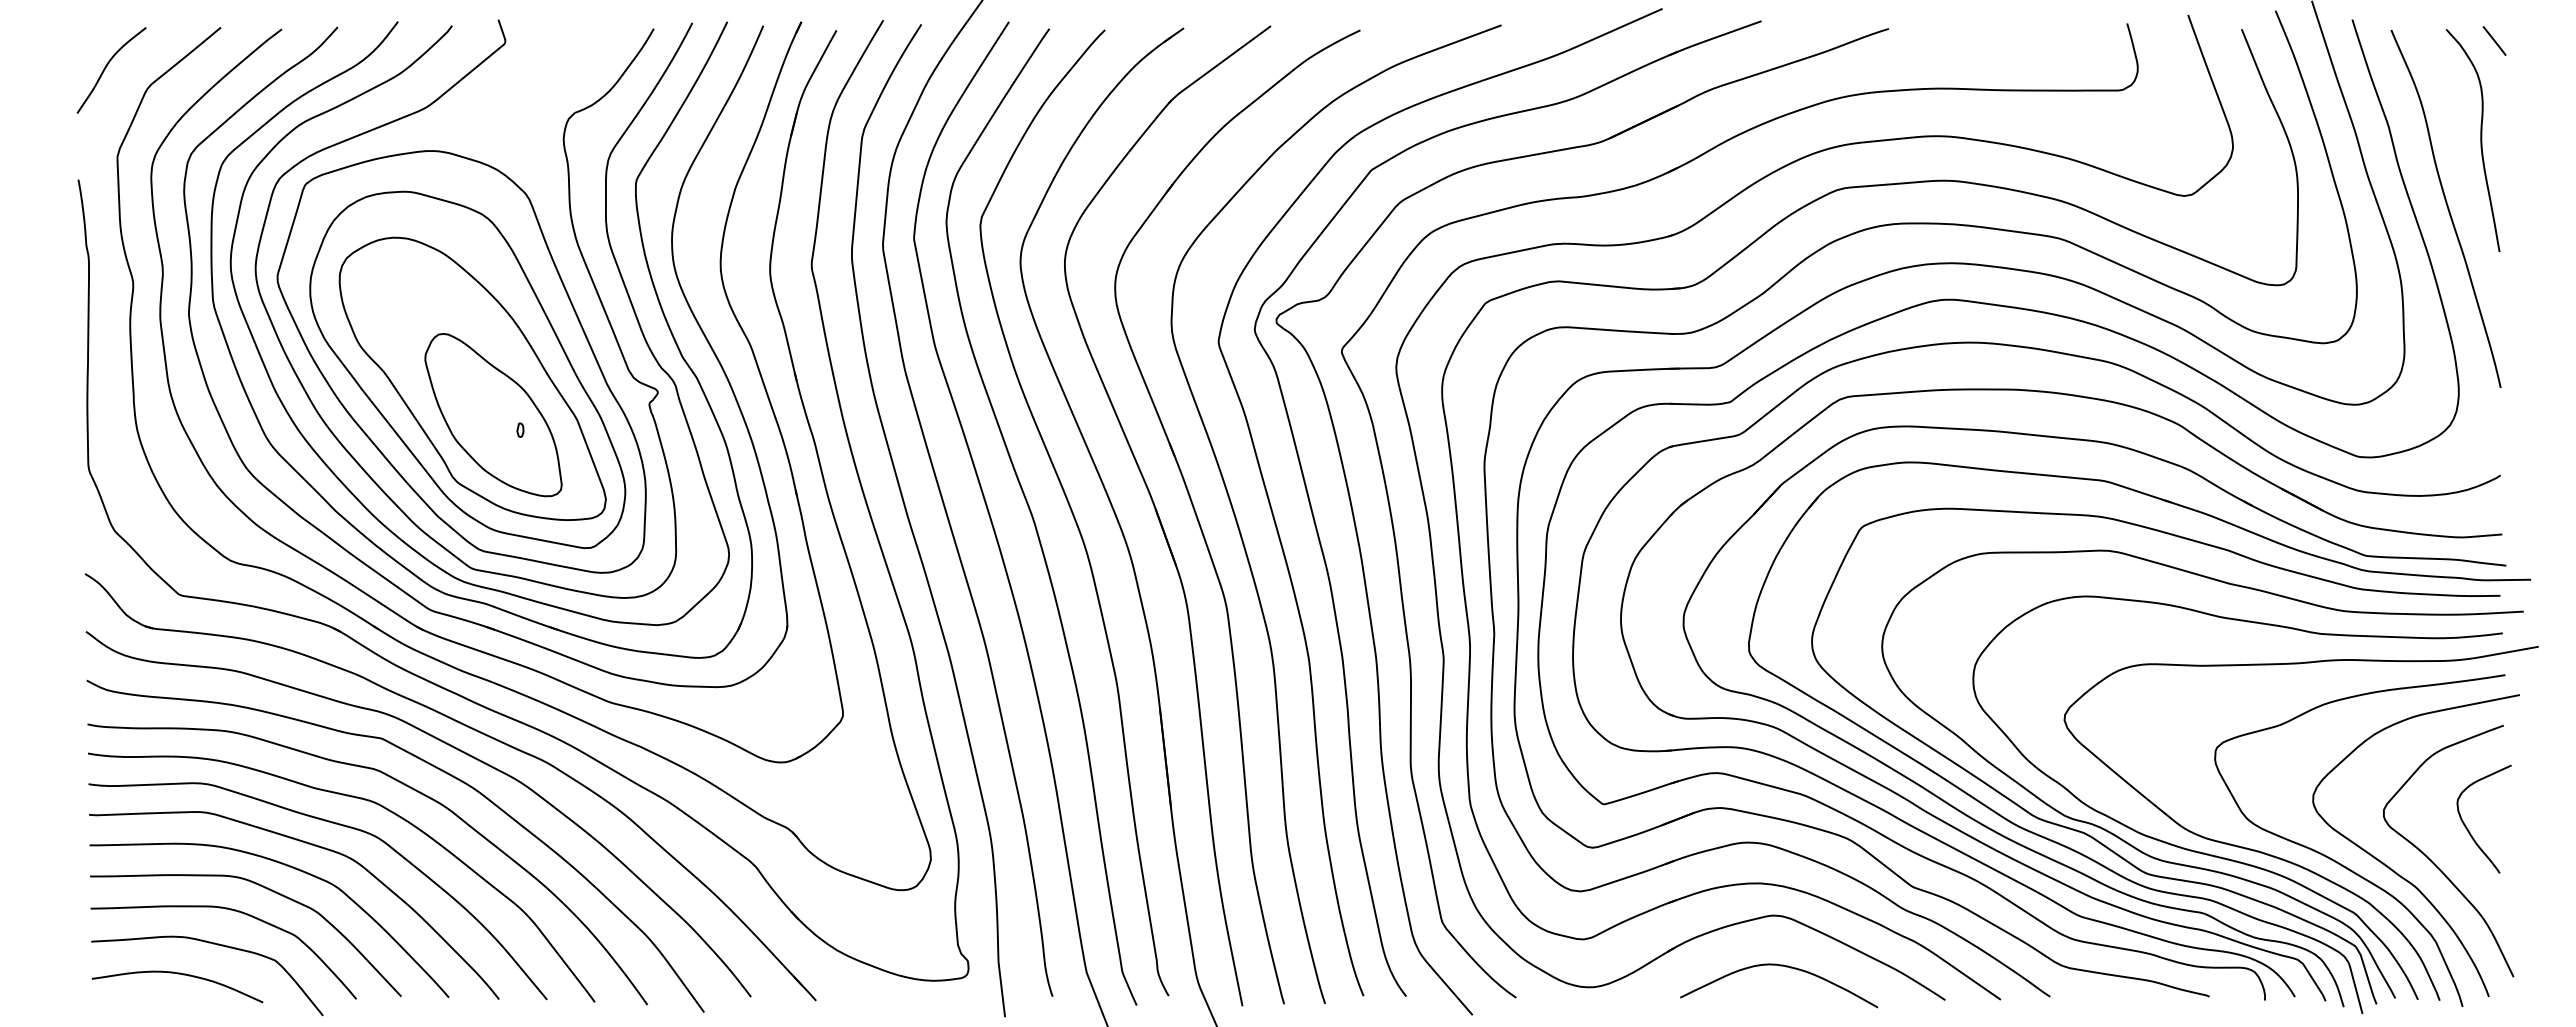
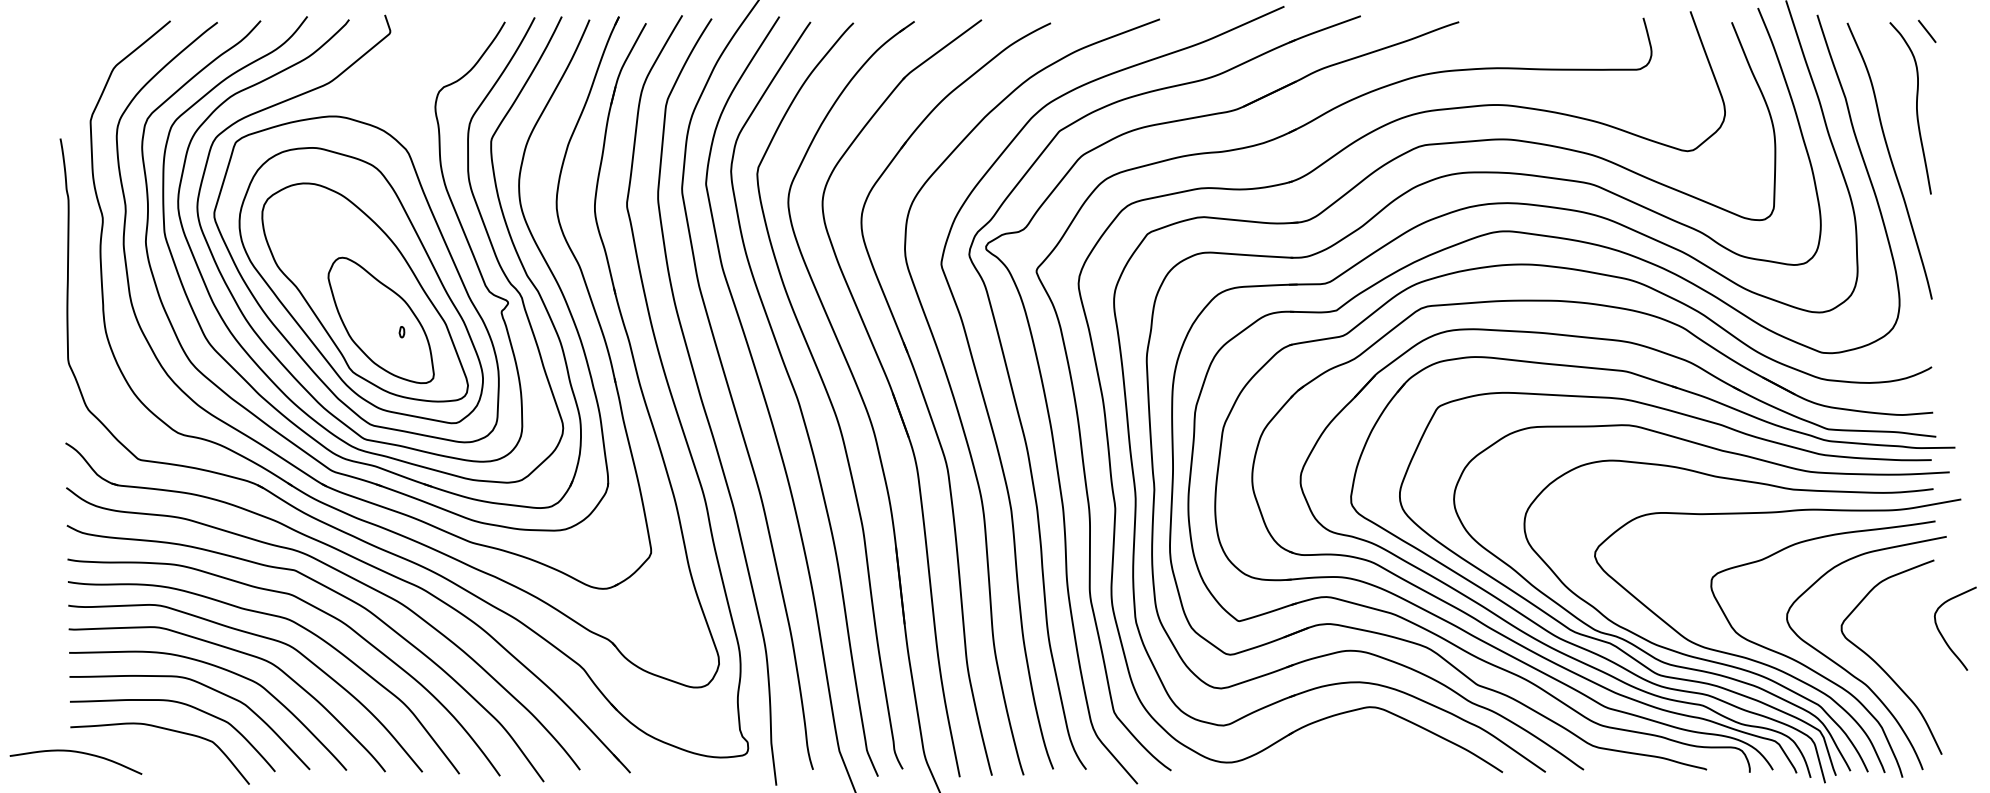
curve: (106, 68) -> (82, 52), removed
curve: (2467, 827) -> (1942, 635), moved
curve: (1779, 966) -> (1374, 746), removed
curve: (177, 974) -> (75, 752), moved

